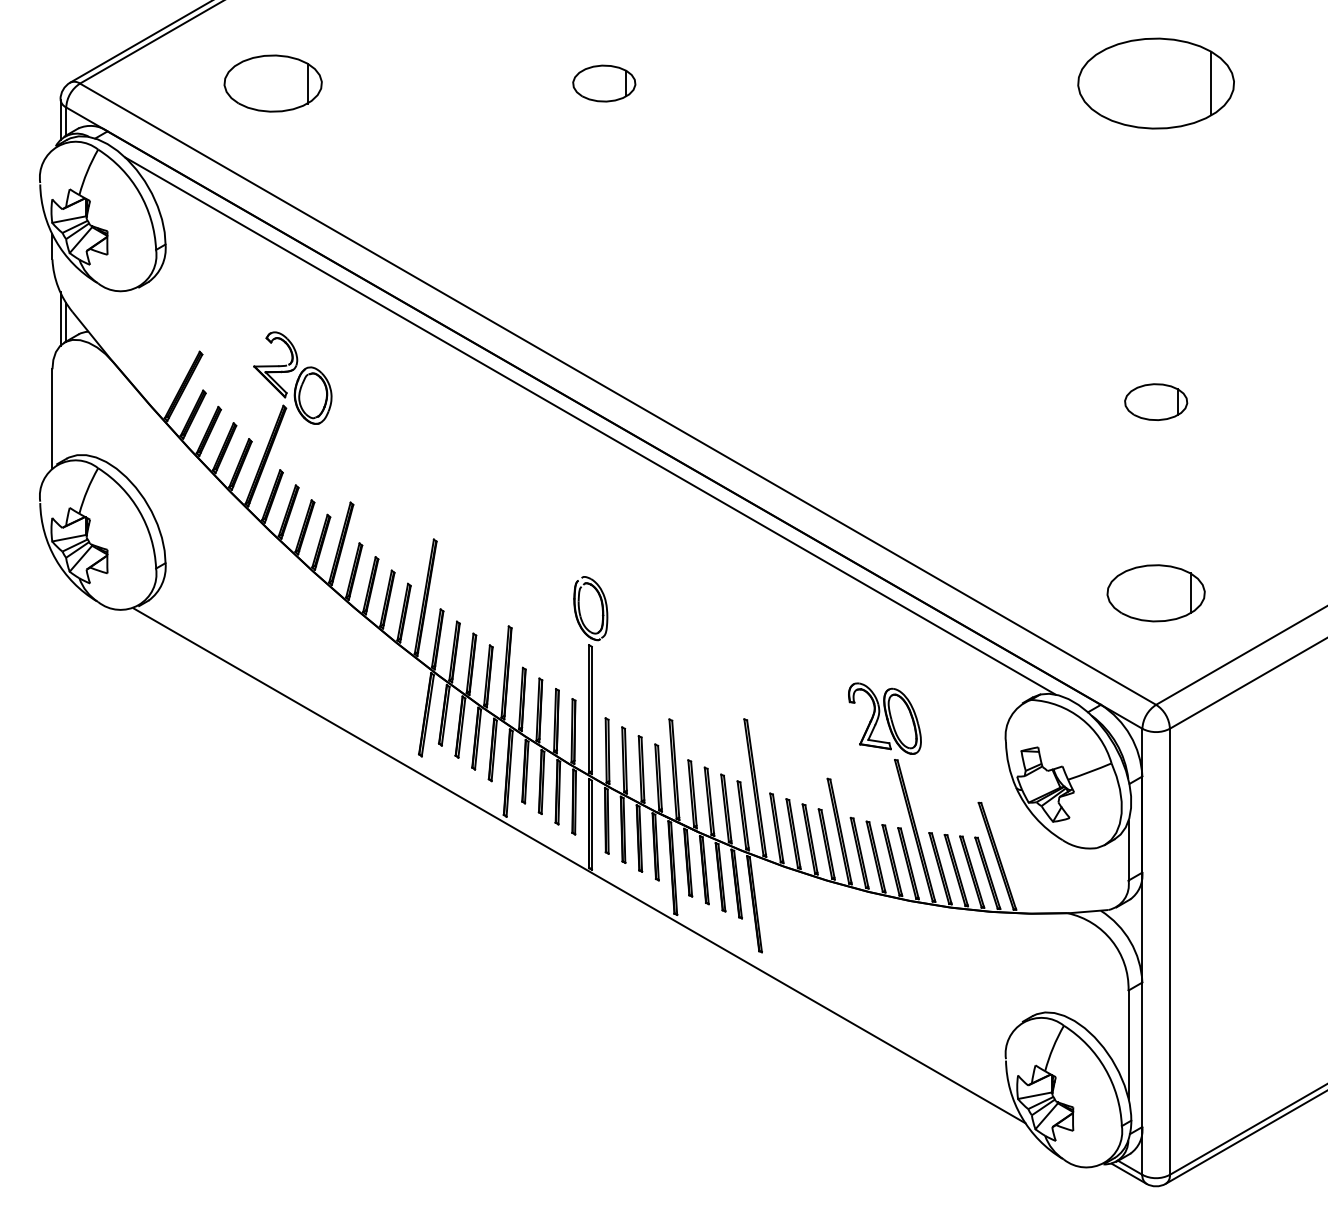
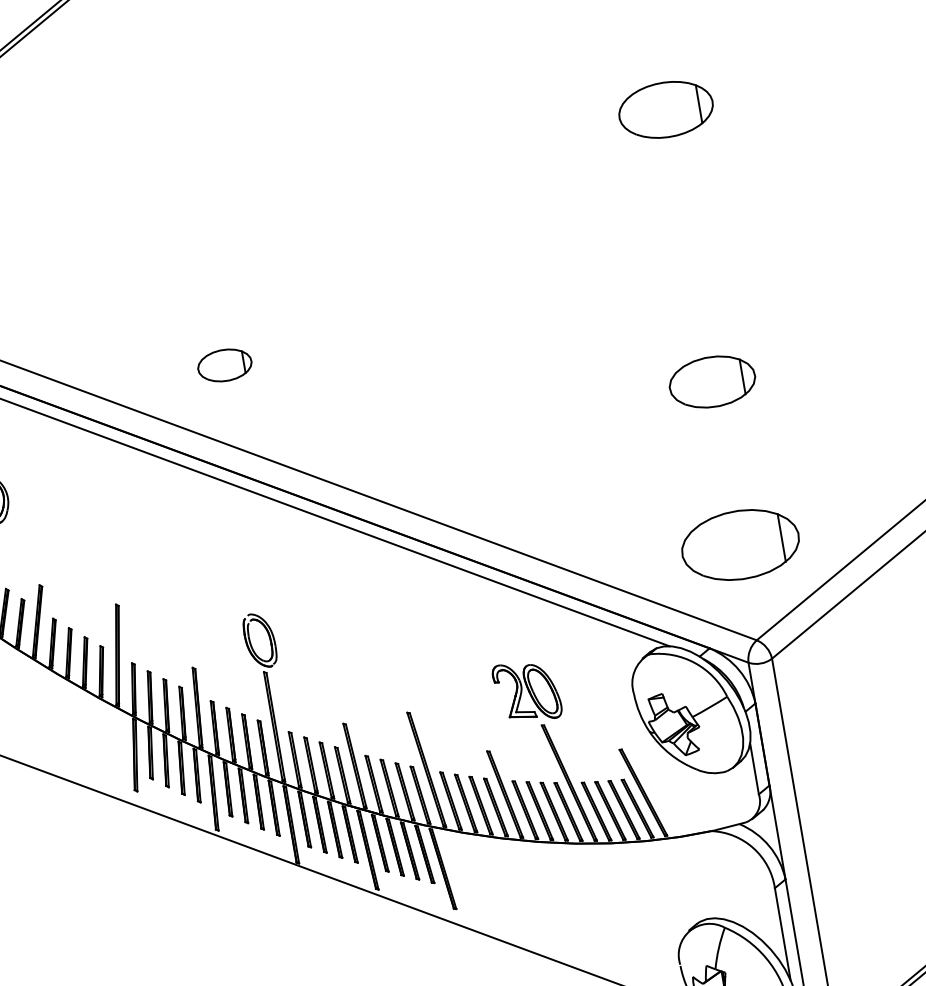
part: (604, 83) -> (225, 365), moved
part: (1155, 83) -> (665, 109), size x0.7
part: (1156, 401) -> (712, 381), size x1.6
part: (1155, 593) -> (739, 545), size x1.4

